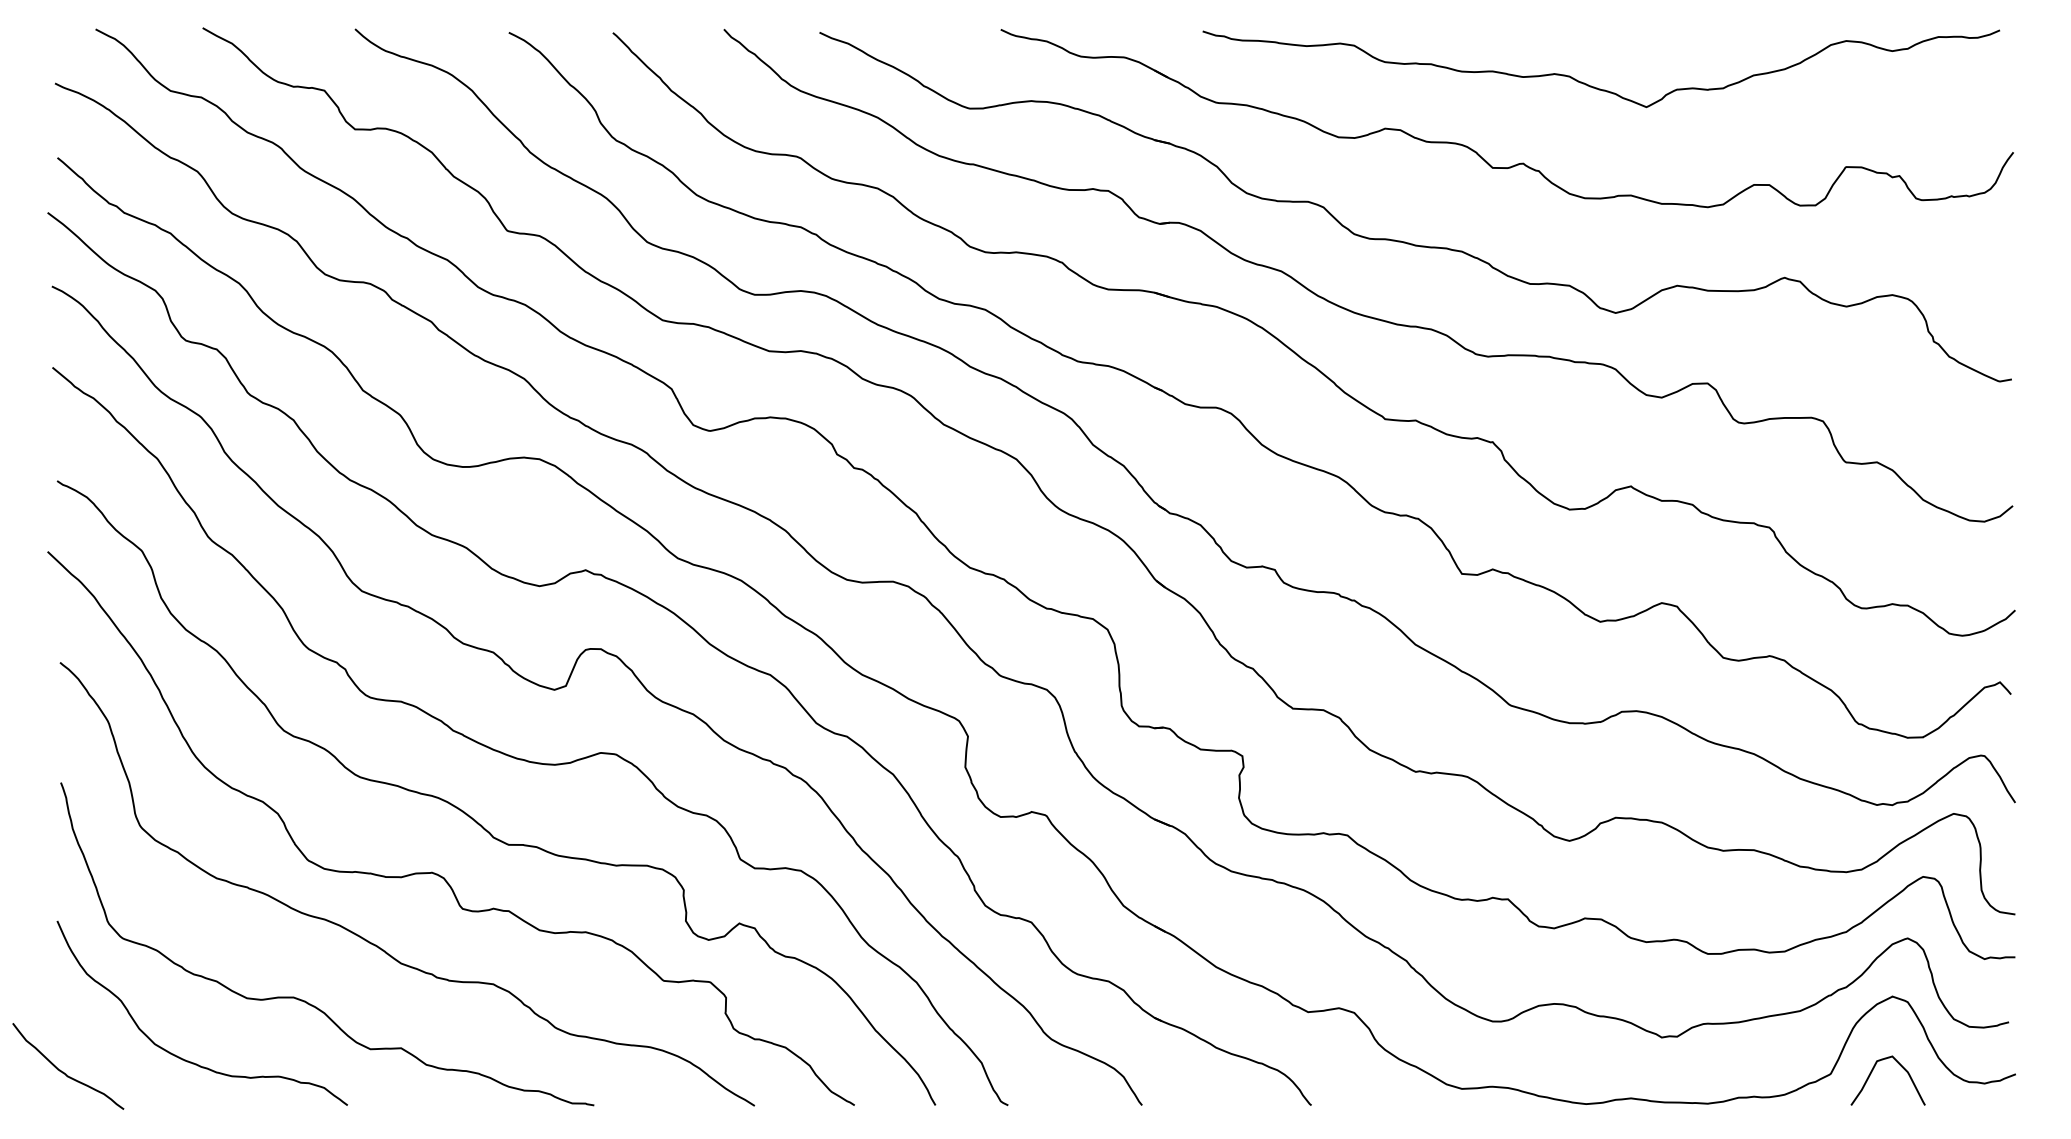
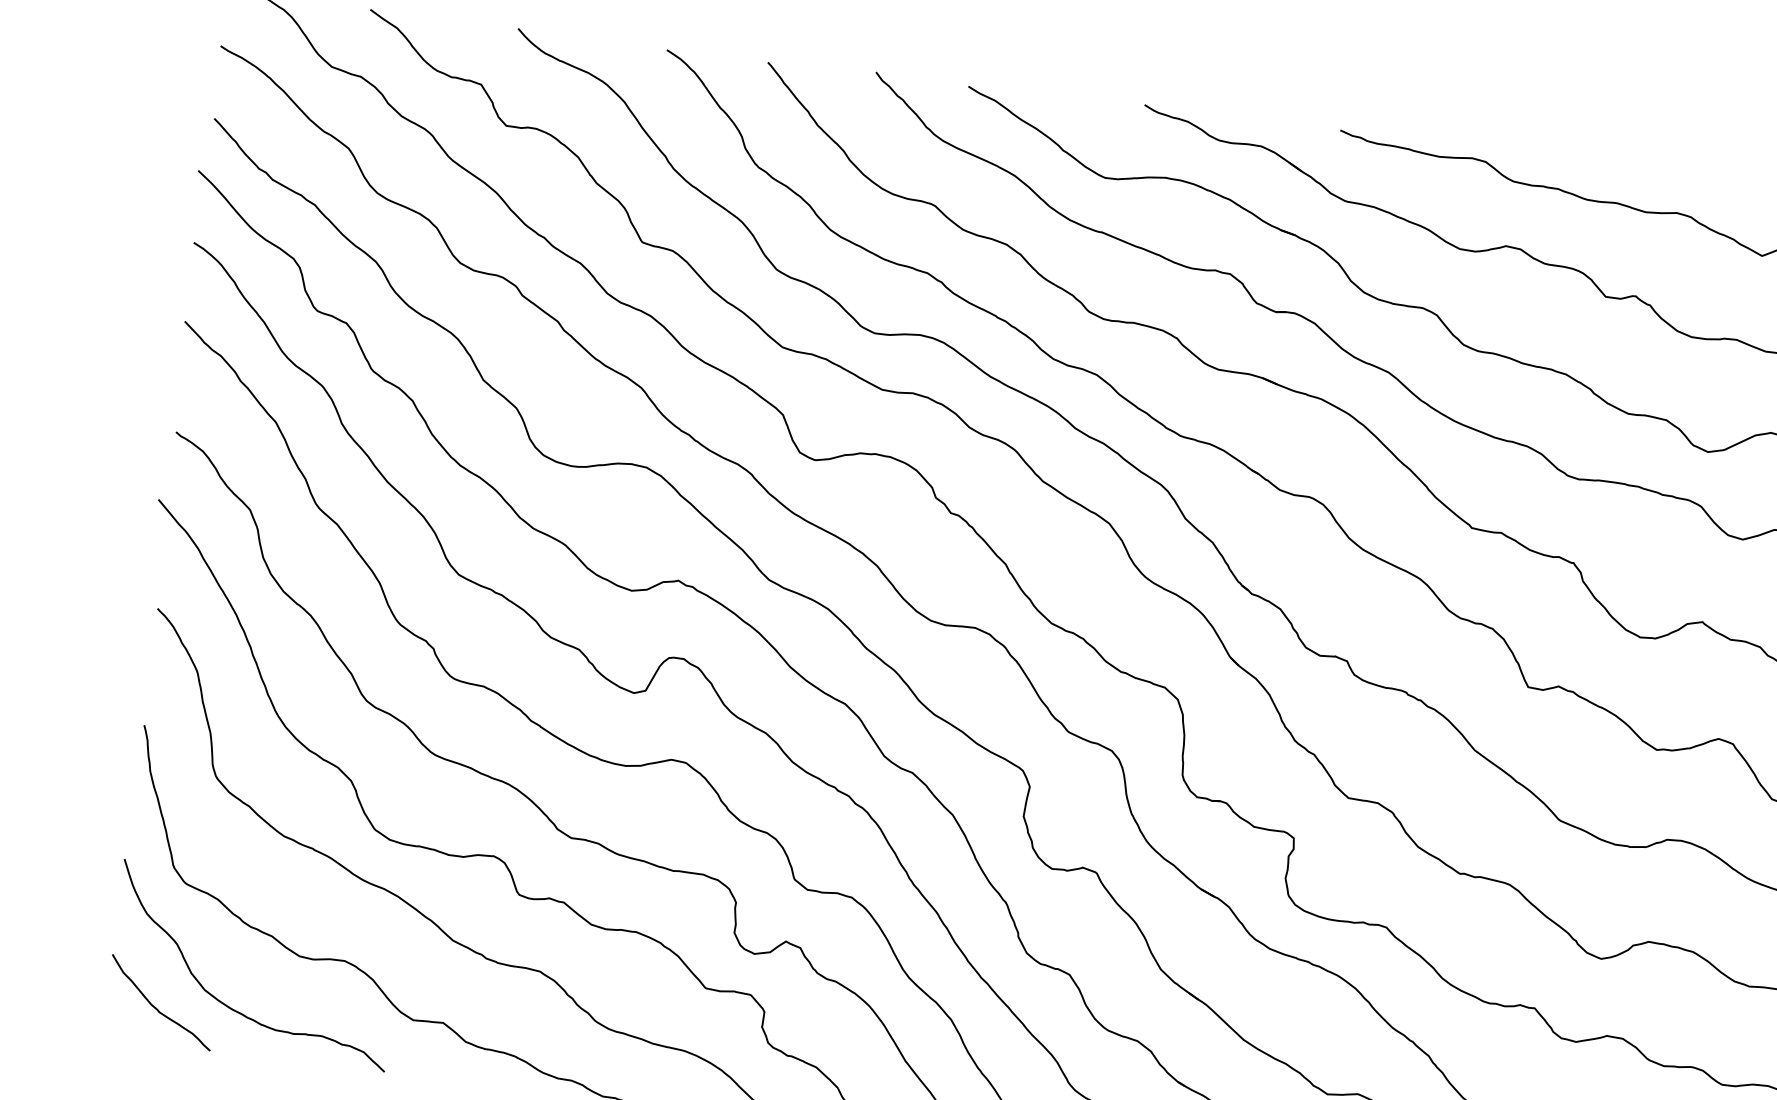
curve: (63, 1071) -> (156, 1007), moved

